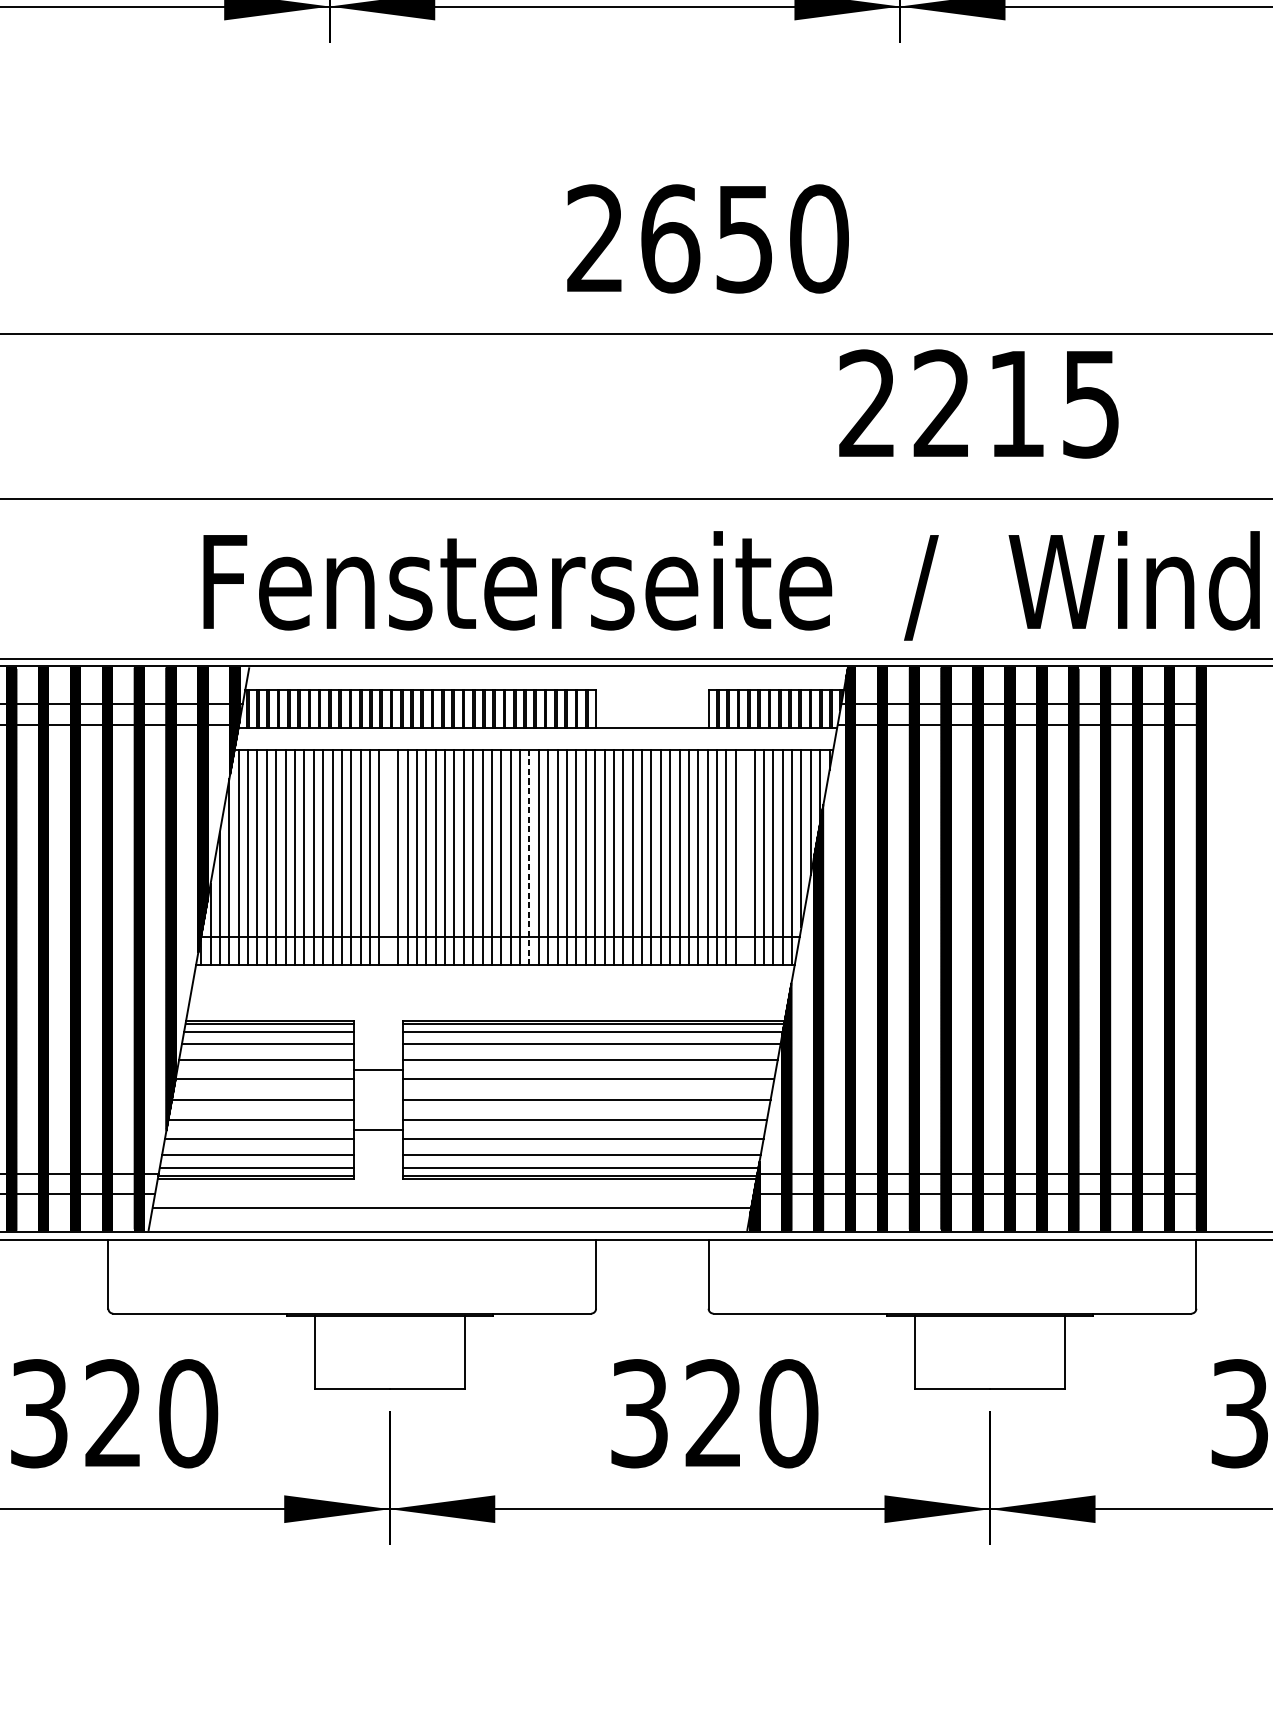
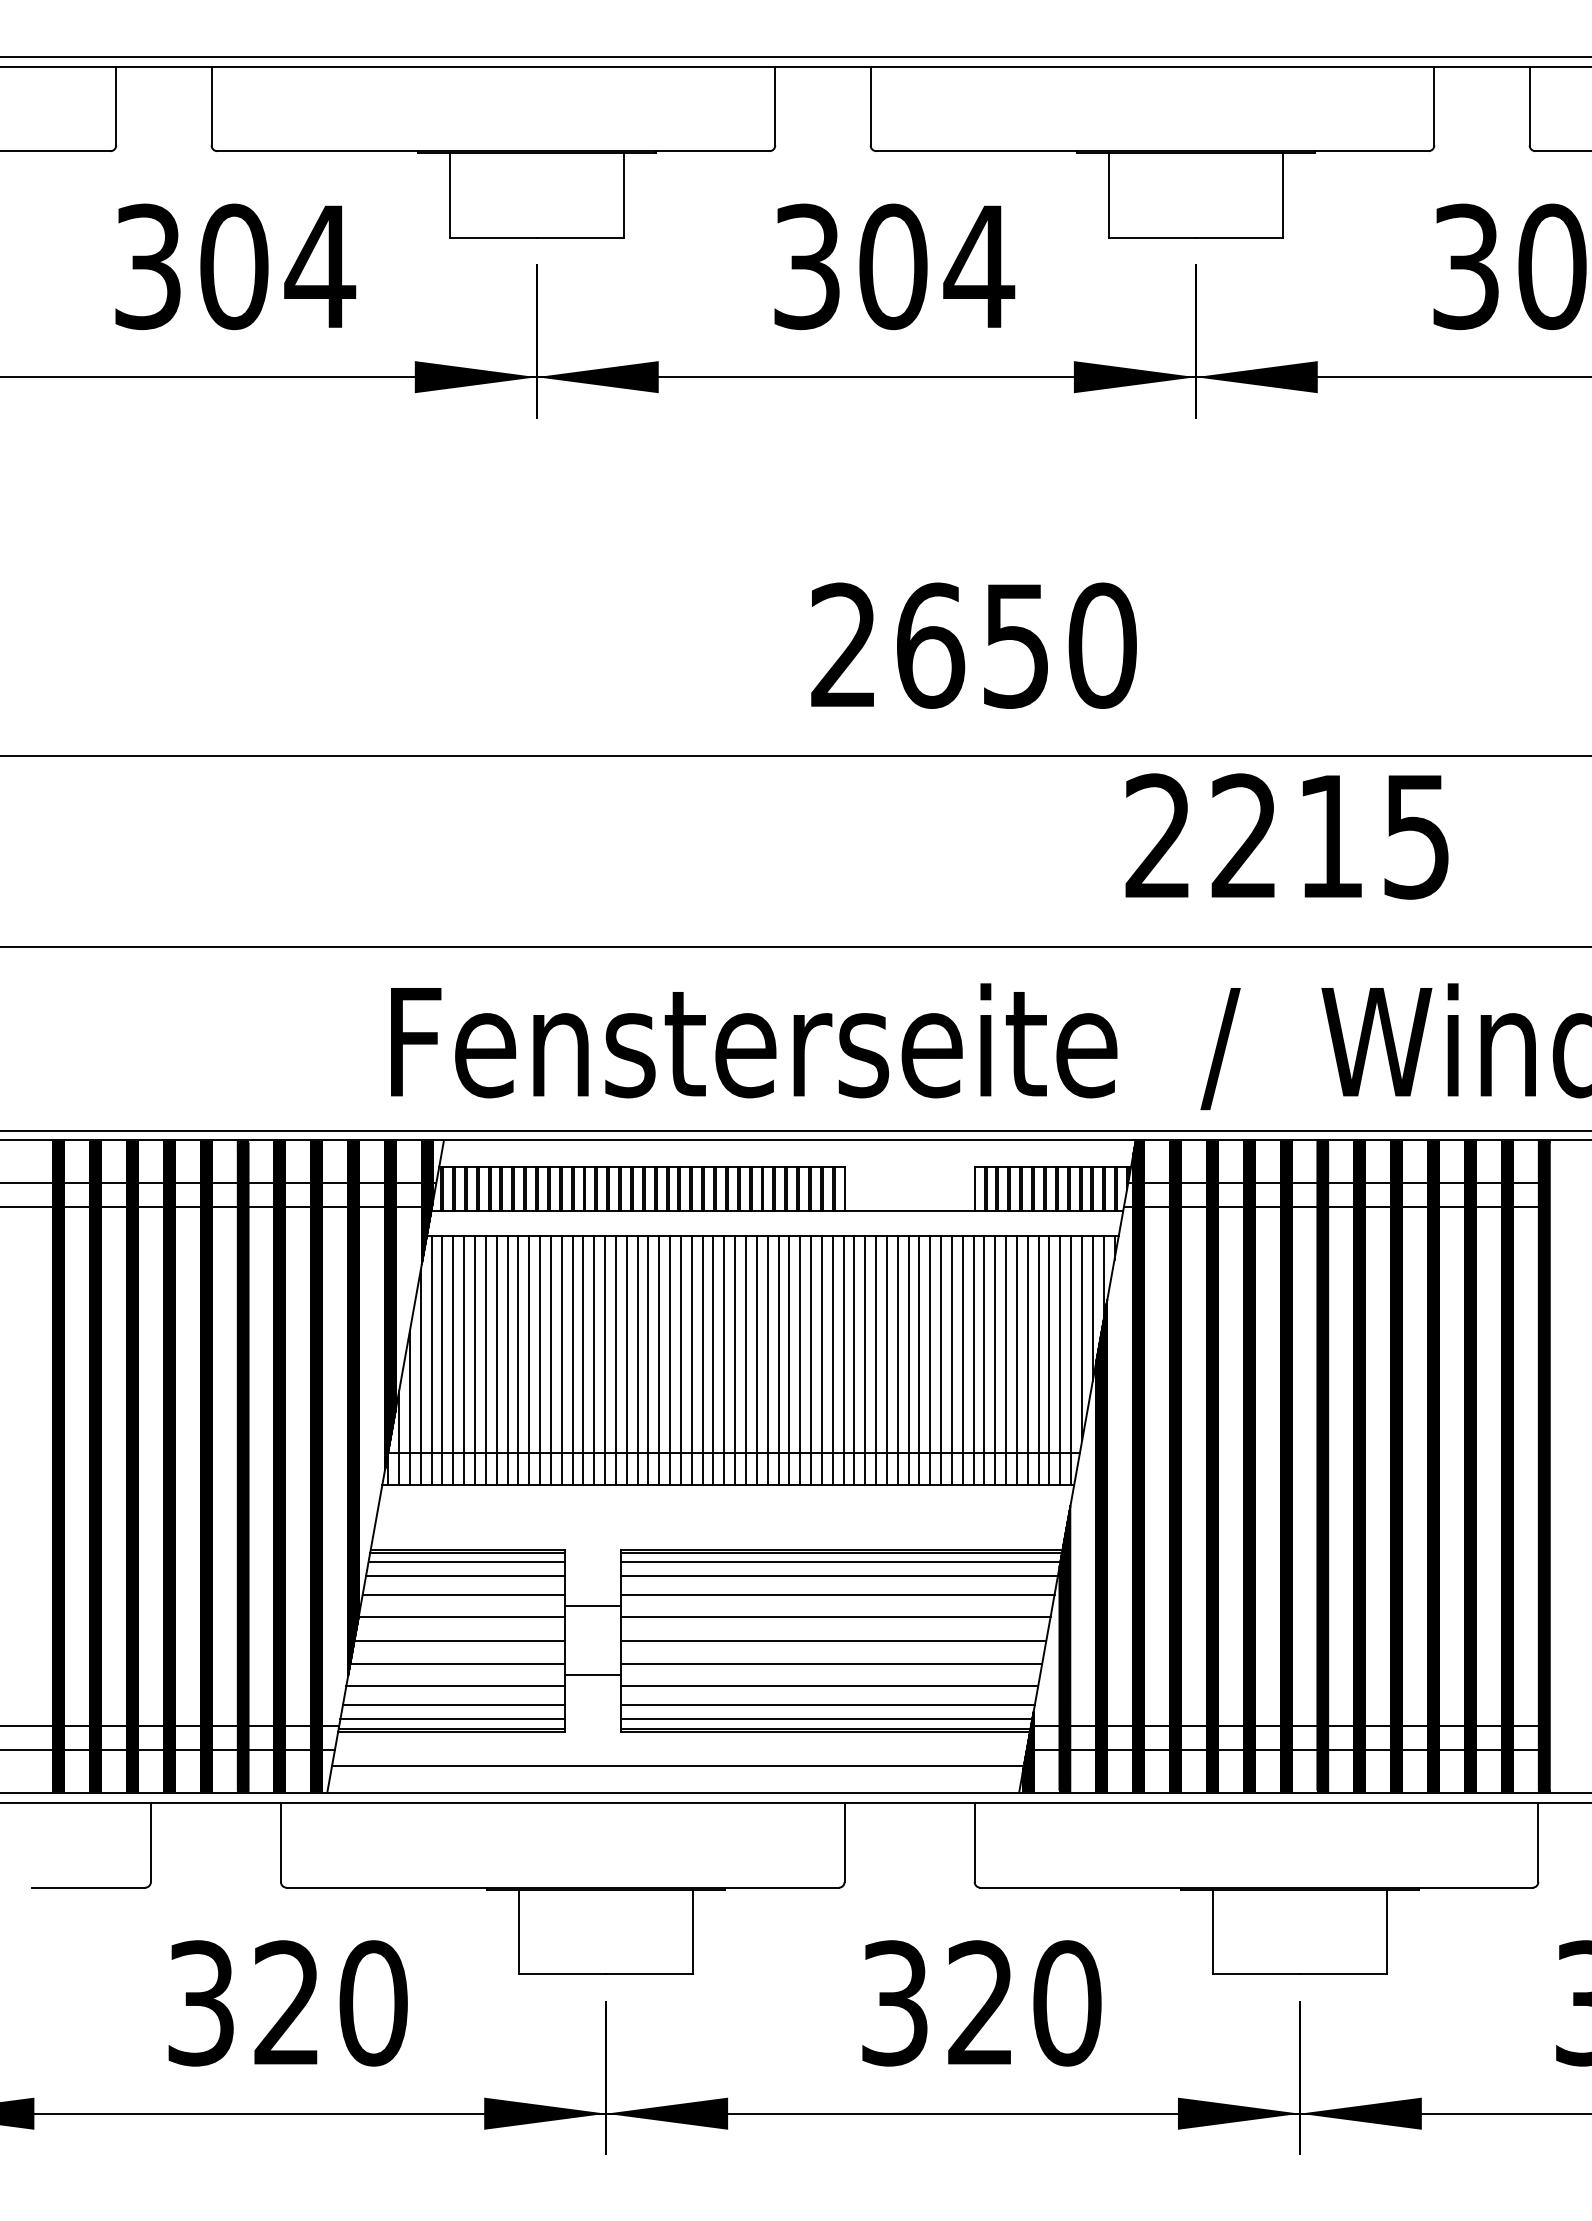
line: (389, 857) -> (605, 1360), added
line: (529, 857) -> (767, 1360), dashed -> solid
line: (744, 857) -> (1016, 1360), added

